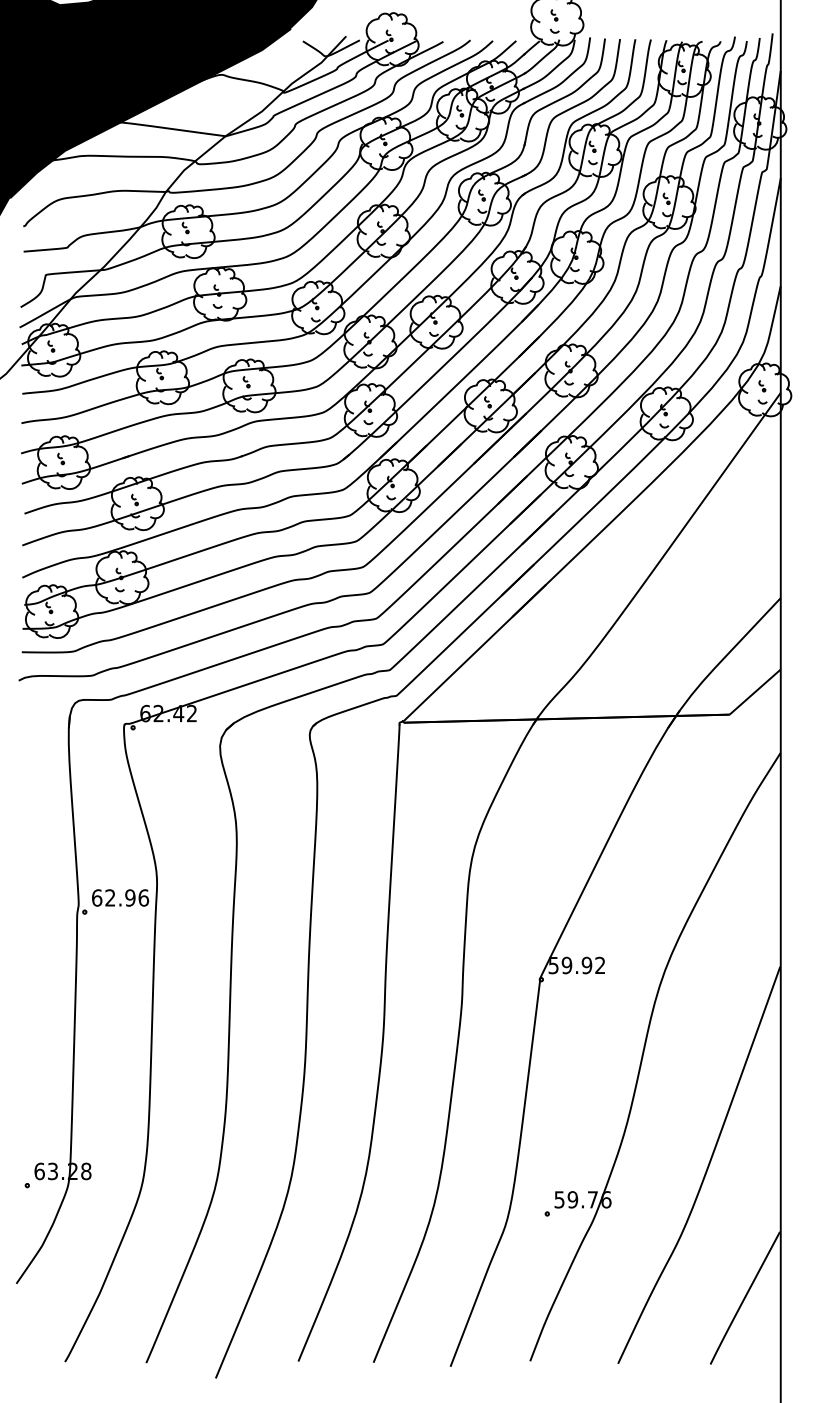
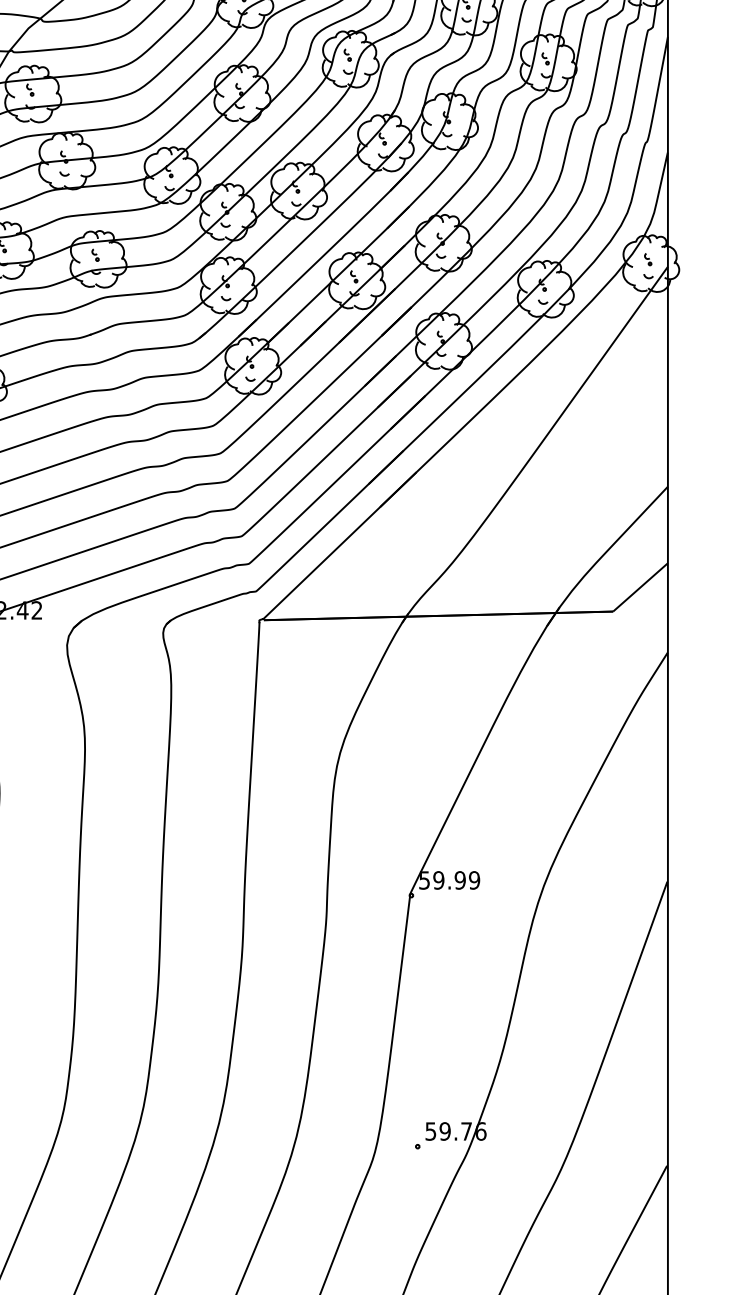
text: (600, 965) -> (474, 880), 59.92 -> 59.99

